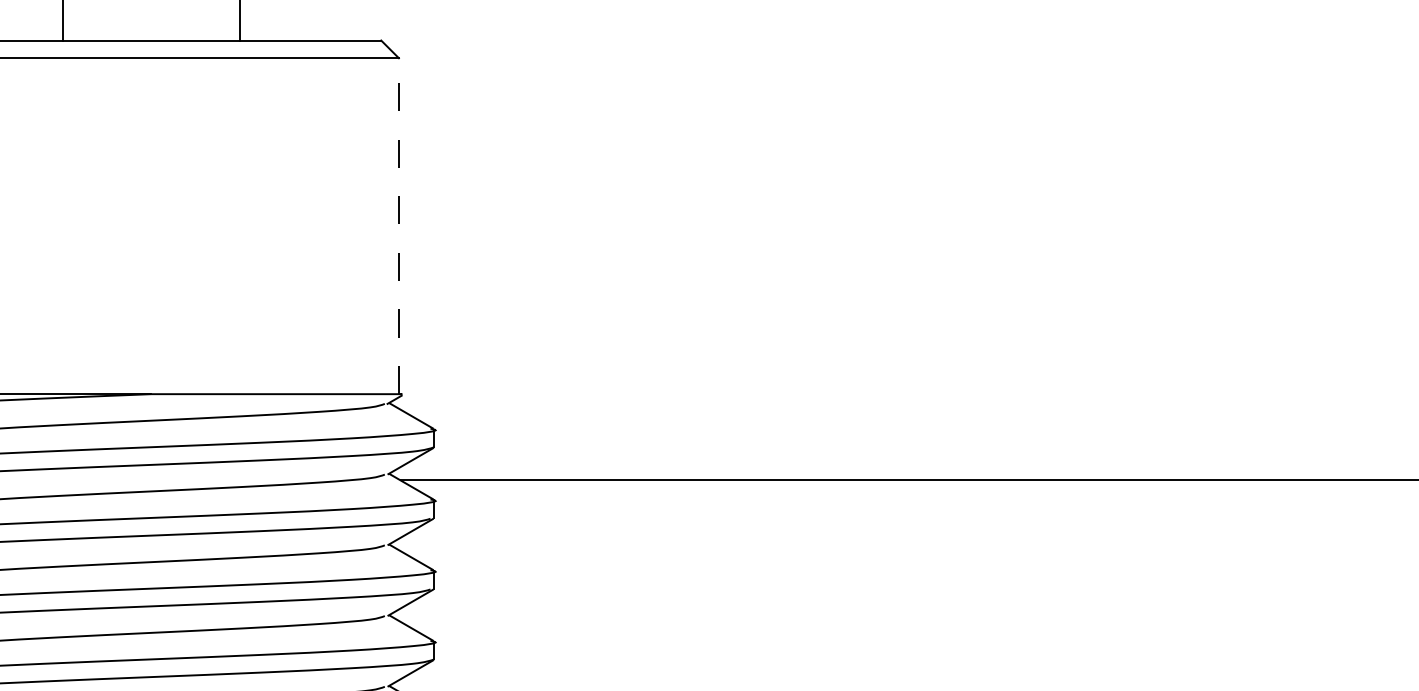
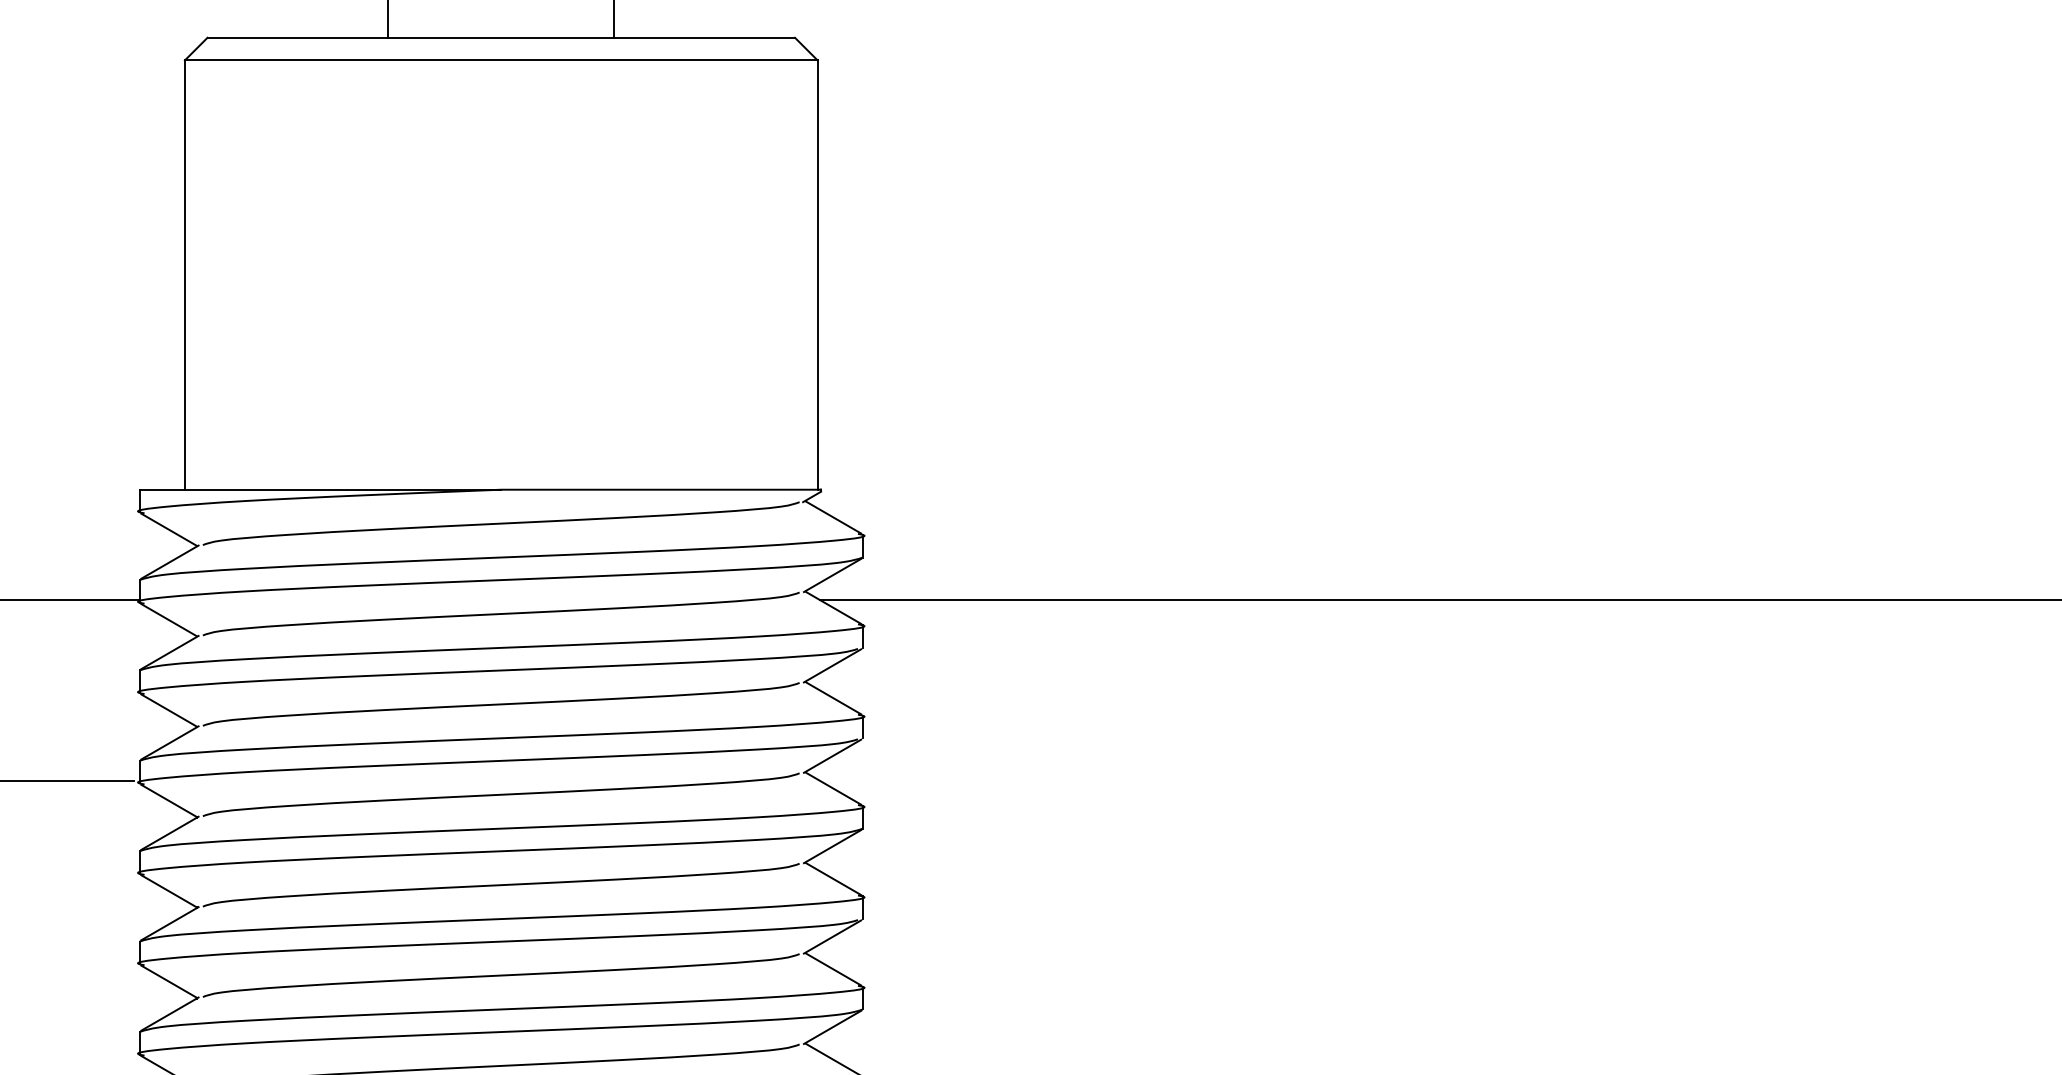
line: (398, 226) -> (817, 275), dashed -> solid

